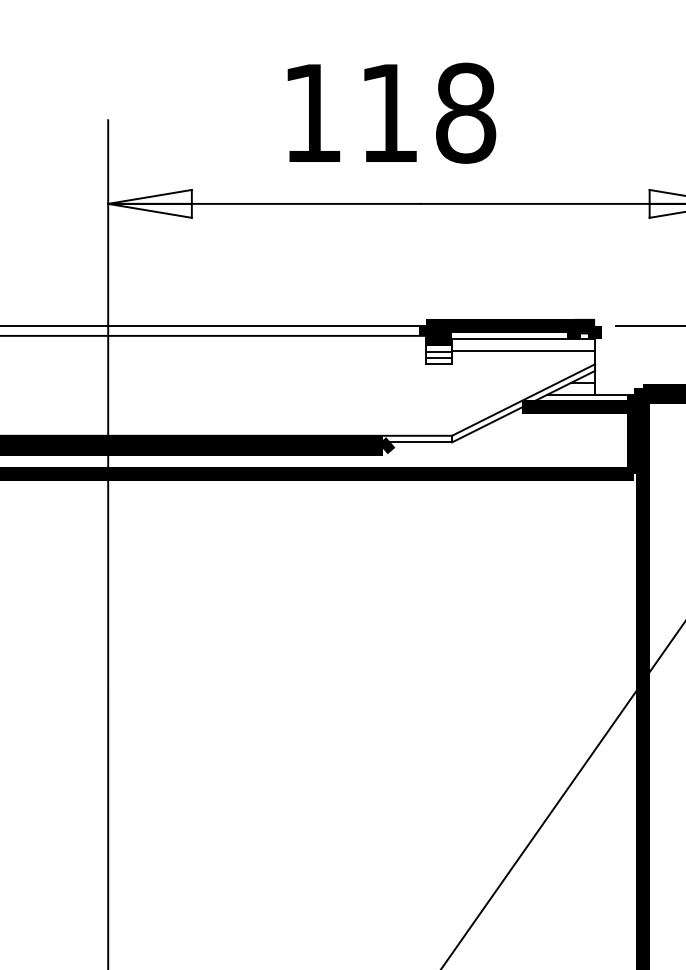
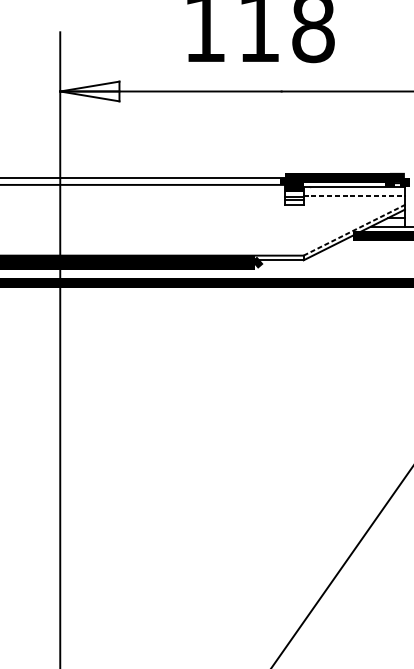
line: (523, 351) -> (354, 195), solid -> dashed
line: (523, 400) -> (354, 230), solid -> dashed

